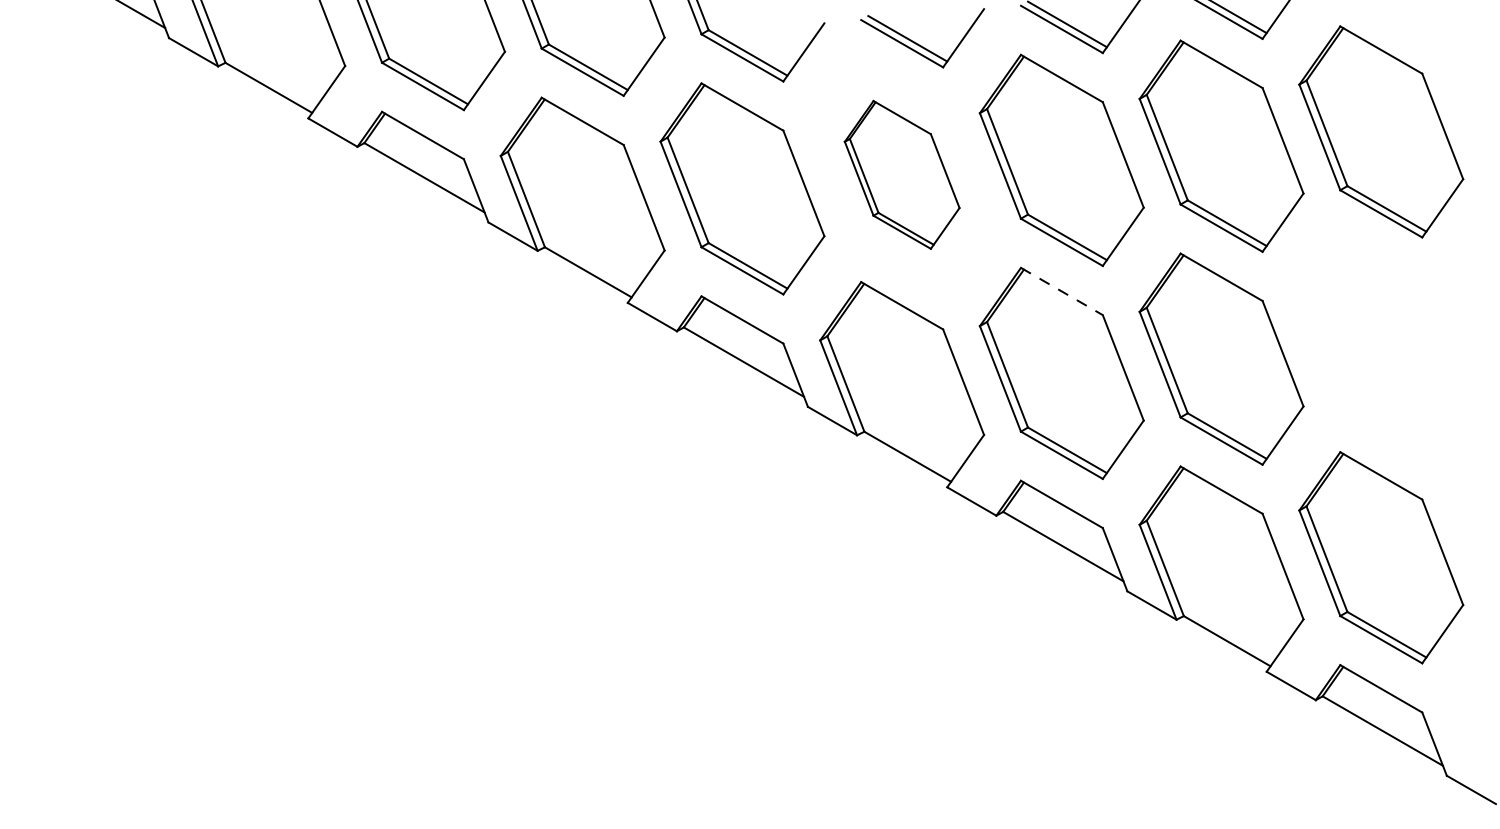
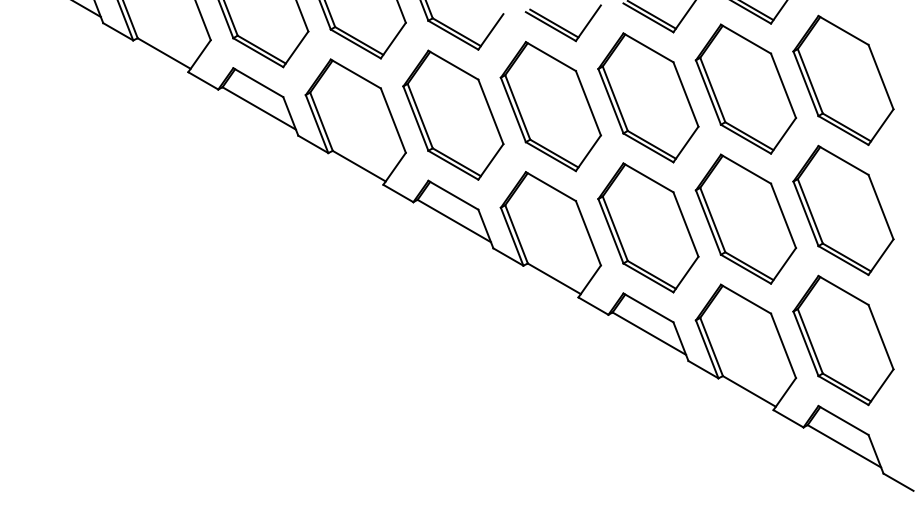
part: (901, 174) -> (550, 106), size x1.43
line: (1061, 290) -> (648, 177), dashed -> solid
part: (1381, 344) -> (843, 210), added

